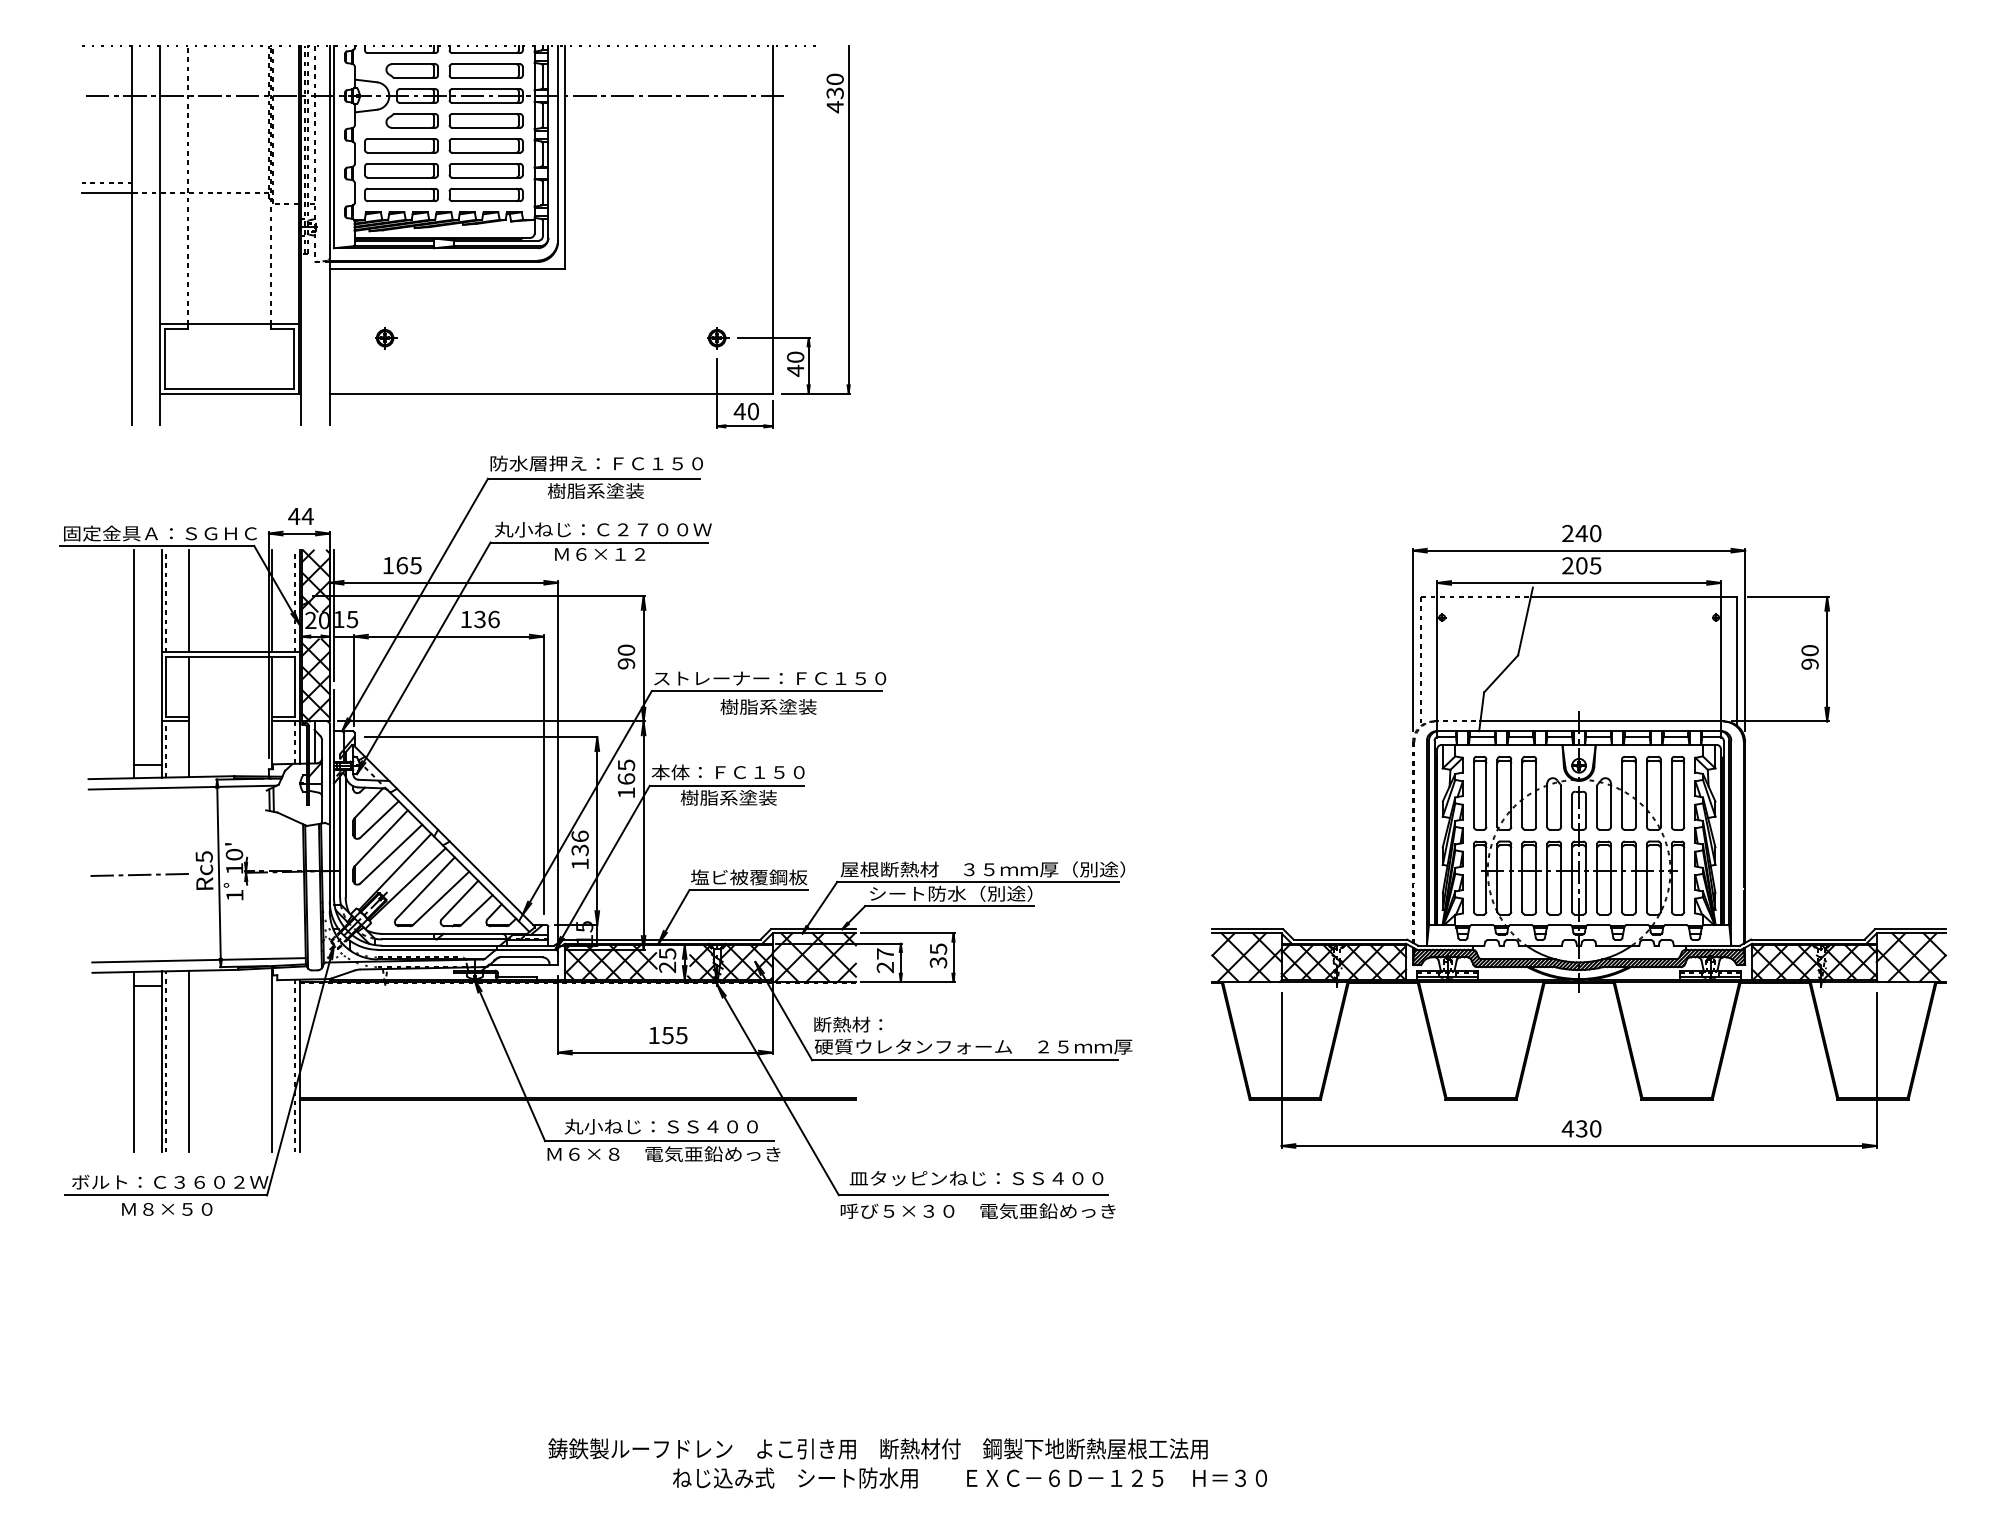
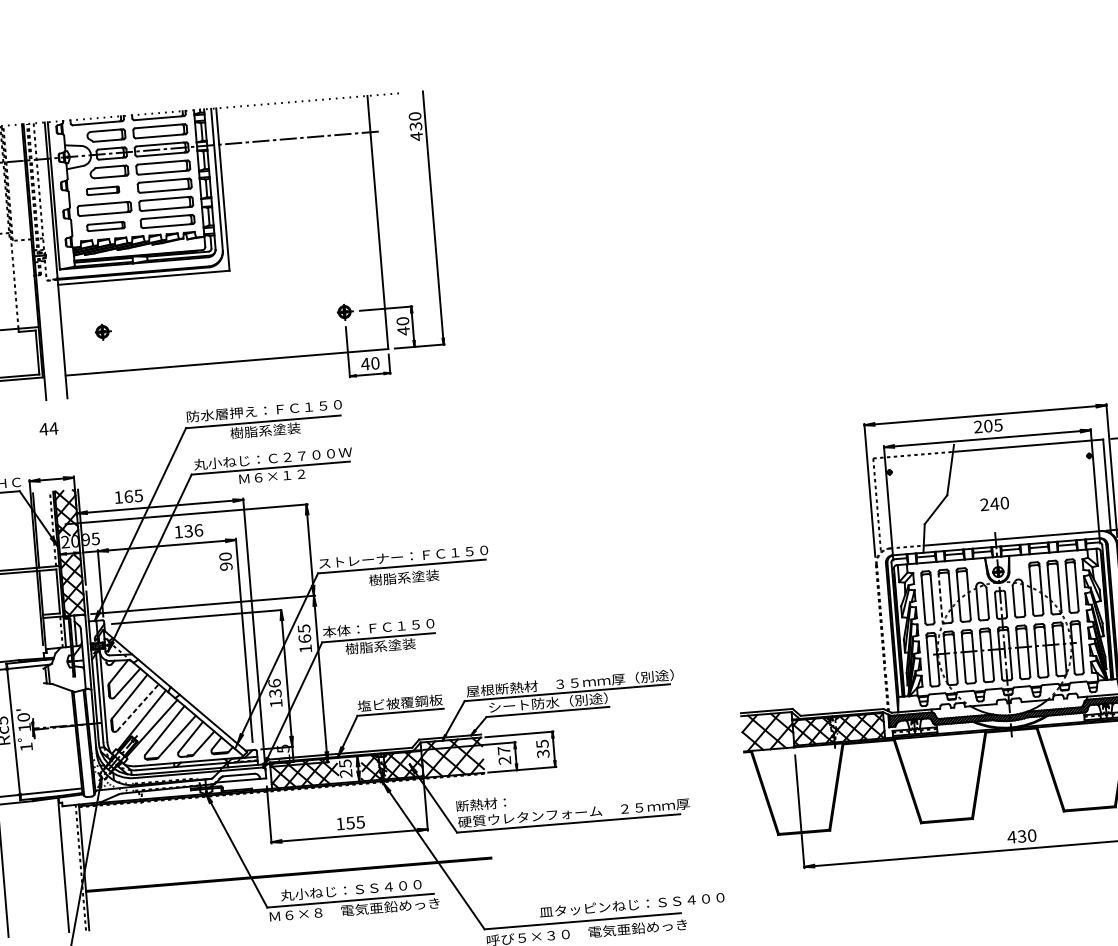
part: (401, 145) -> (103, 190), size x0.6
part: (401, 194) -> (105, 226), size x0.7
text: (300, 516) -> (48, 429), moved
text: (1581, 533) -> (994, 503), moved
text: (339, 619) -> (86, 539), 15 -> 95
text: (626, 656) -> (225, 561), moved
line: (1497, 793) -> (940, 597), solid -> dashed
line: (391, 854) -> (138, 707), solid -> dashed
text: (976, 1178) -> (632, 904), moved

